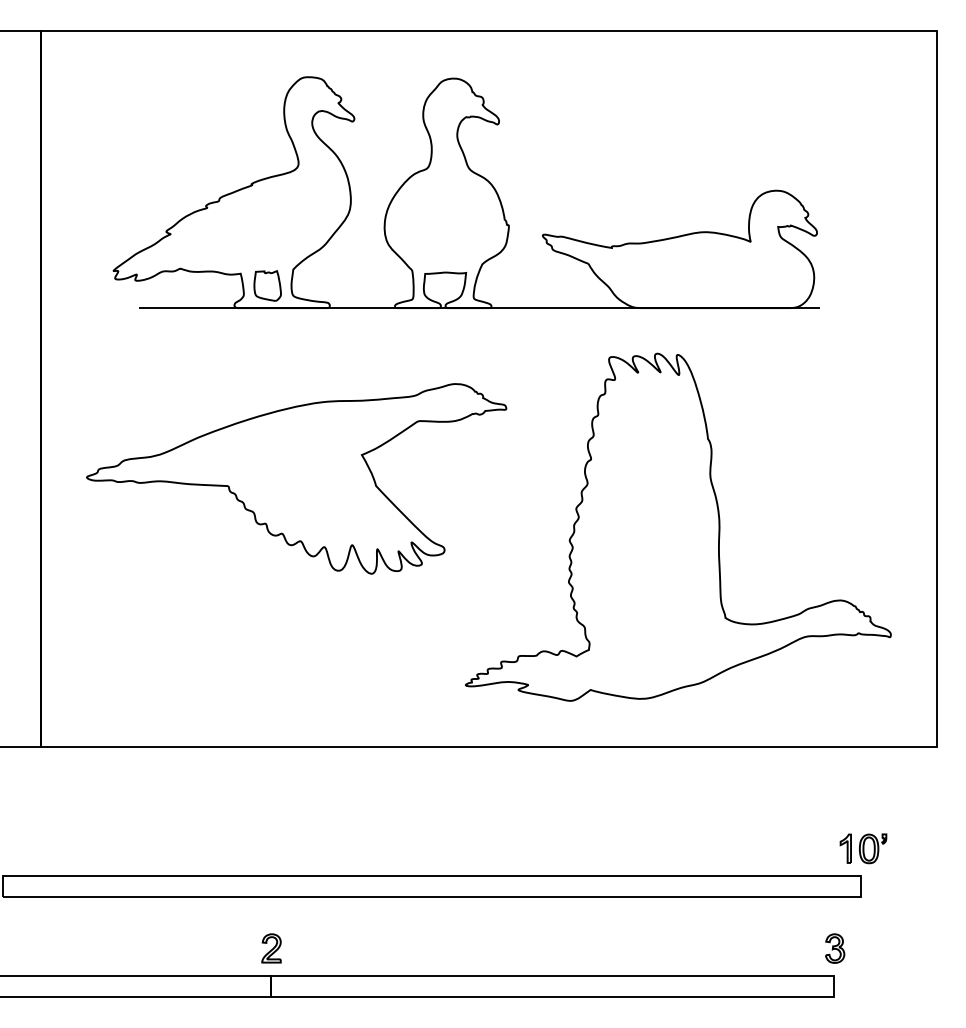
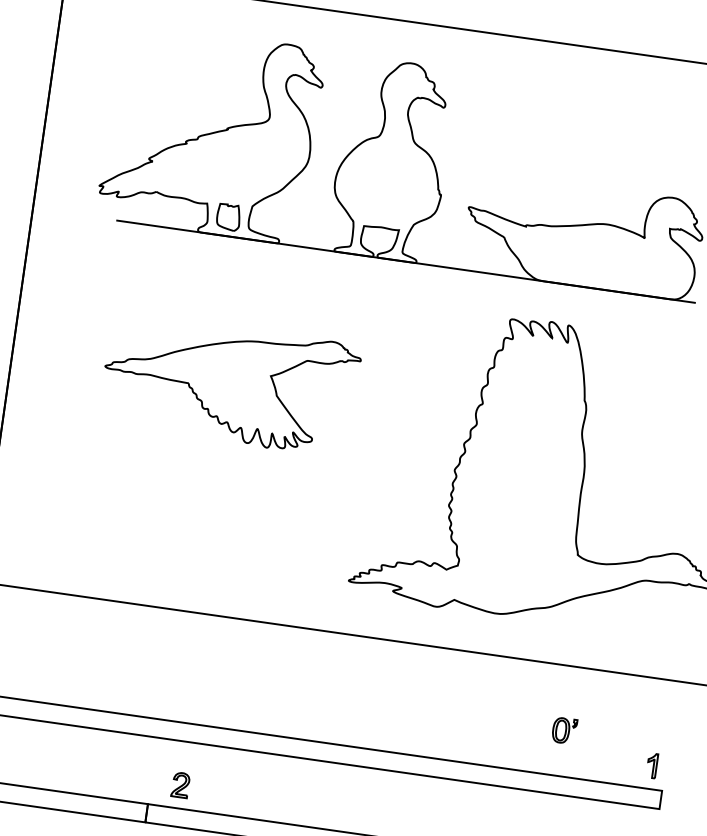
part: (296, 478) -> (229, 384), size x0.7
part: (873, 848) -> (564, 730), moved
part: (271, 948) -> (180, 785), moved

